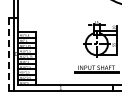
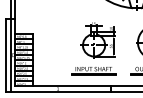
line: (9, 55) -> (6, 56), dashed -> solid

